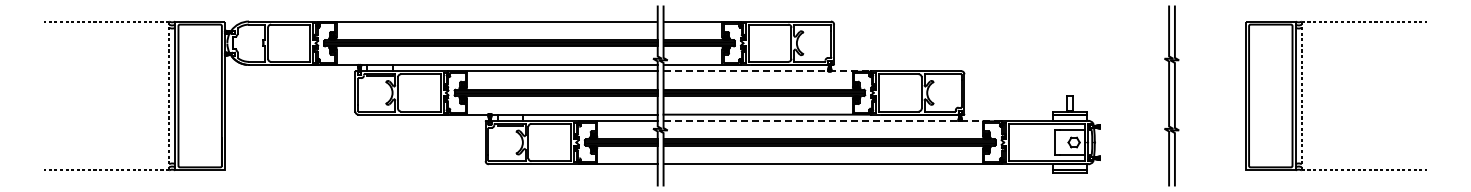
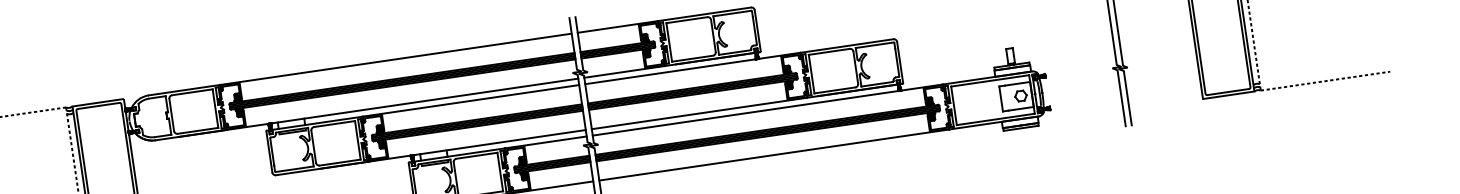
line: (767, 71) -> (692, 68), dashed -> solid
line: (833, 120) -> (768, 109), dashed -> solid

